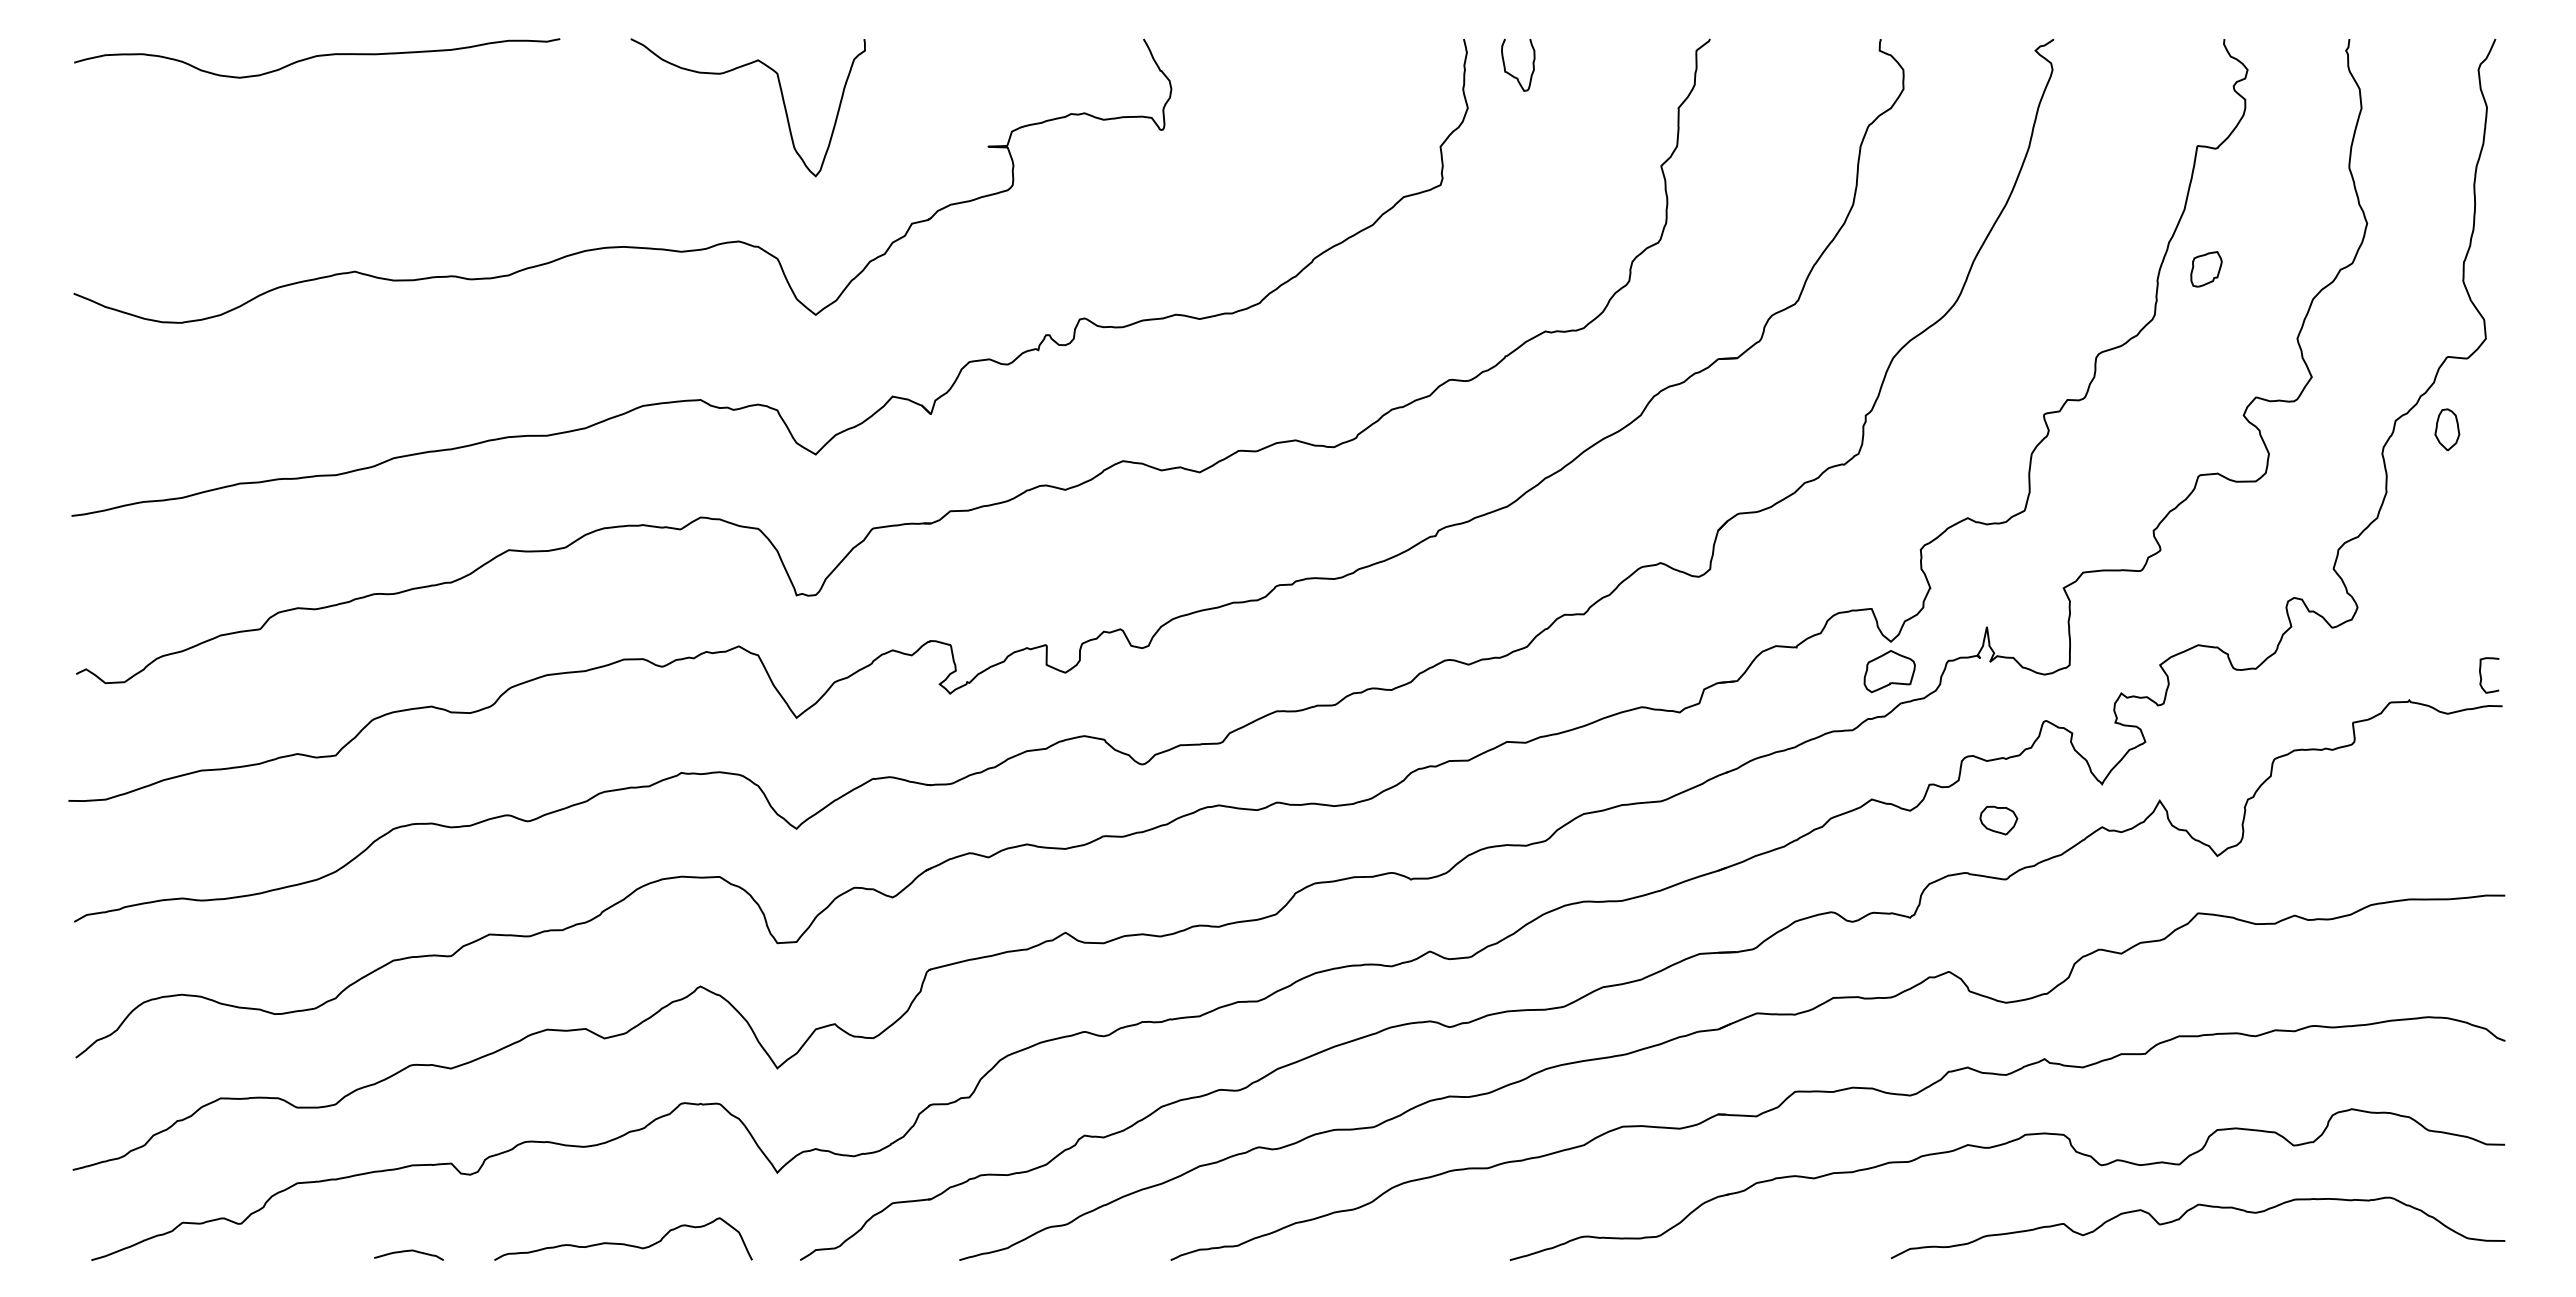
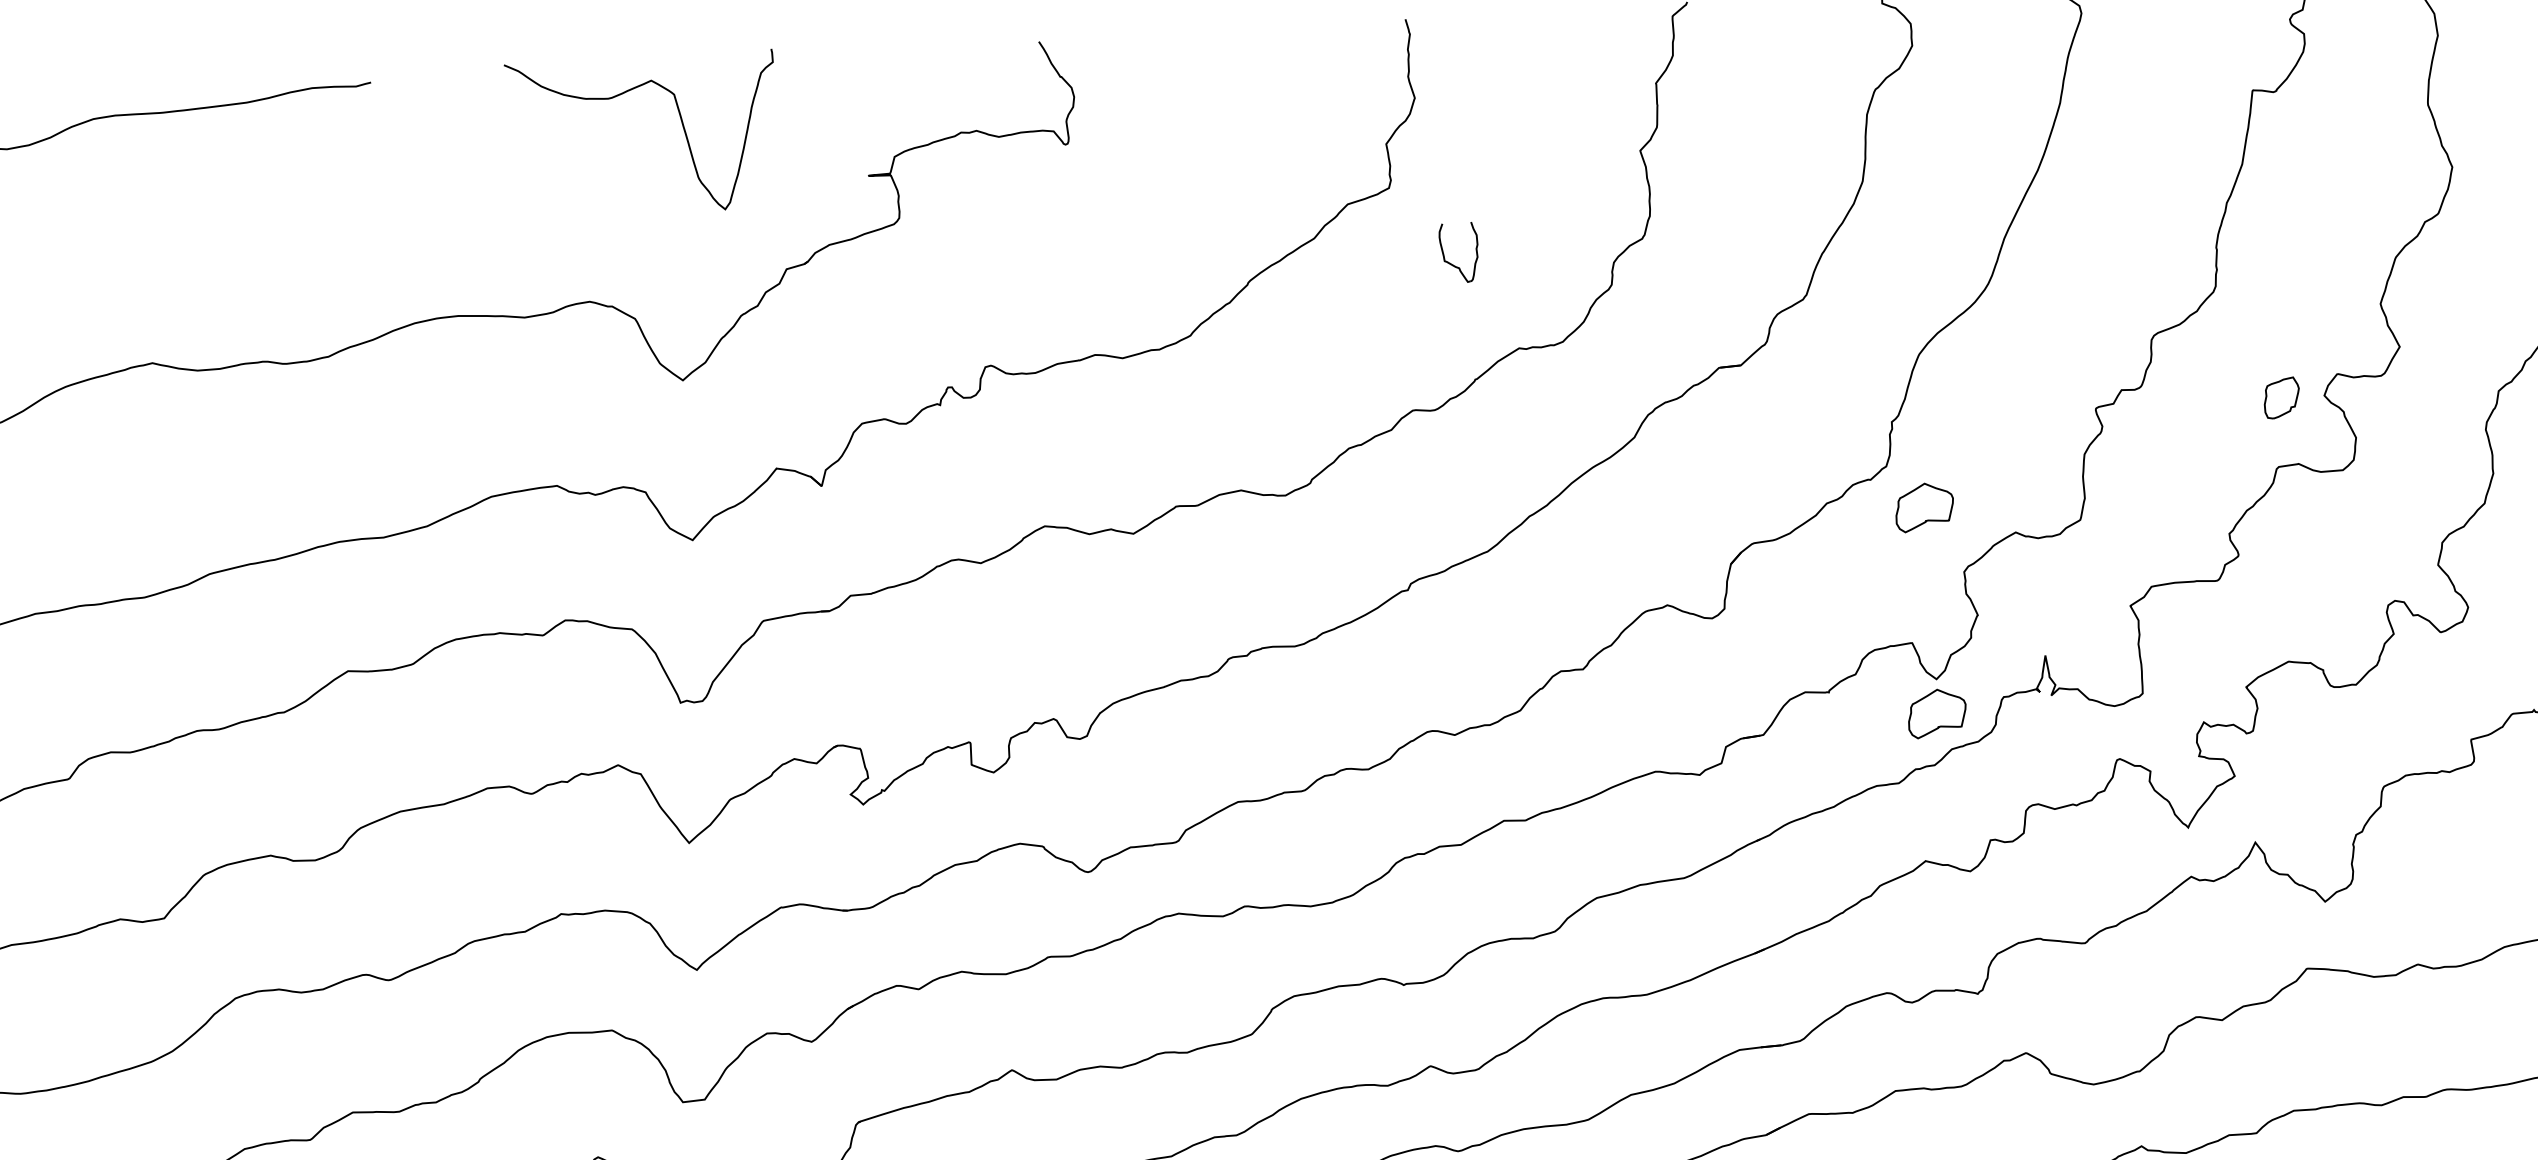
part: (1512, 74) -> (1453, 263), moved
curve: (782, 101) -> (681, 126), moved
part: (2206, 269) -> (2281, 398), moved
part: (1889, 491) -> (1924, 507), added
part: (1998, 820) -> (2072, 876), removed

